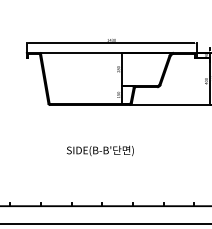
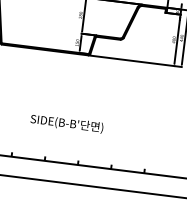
text: (100, 150) -> (67, 123), moved

